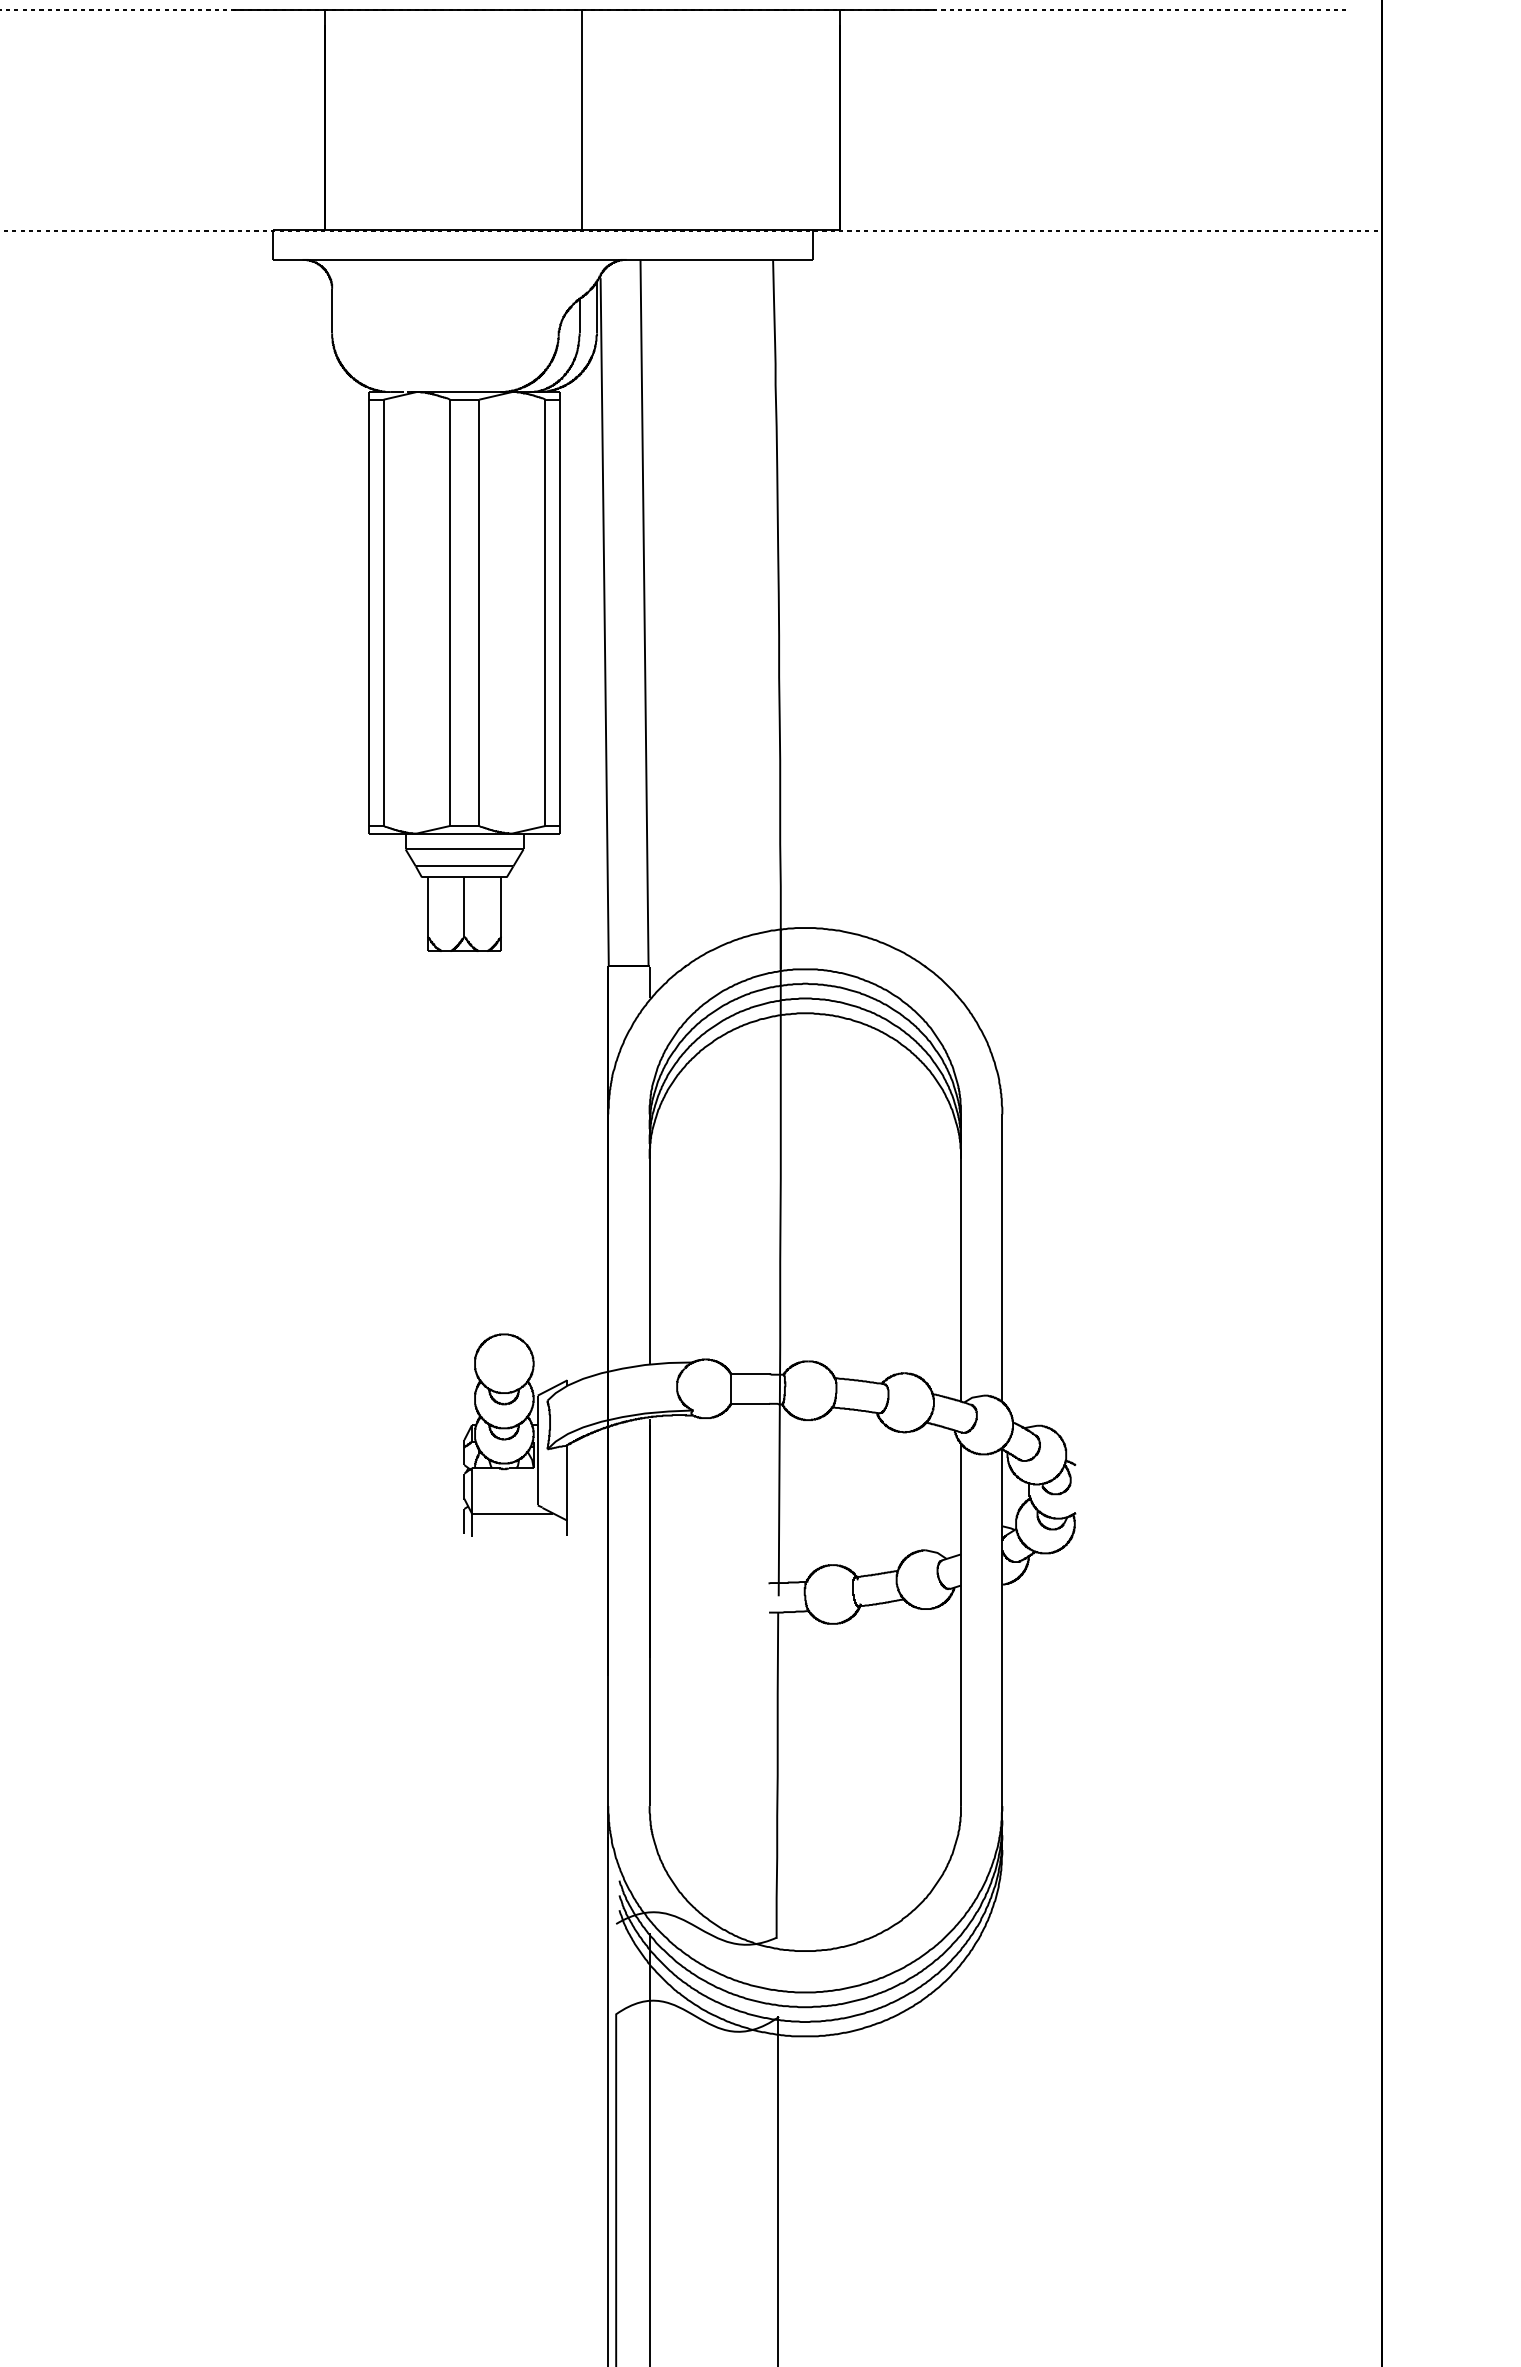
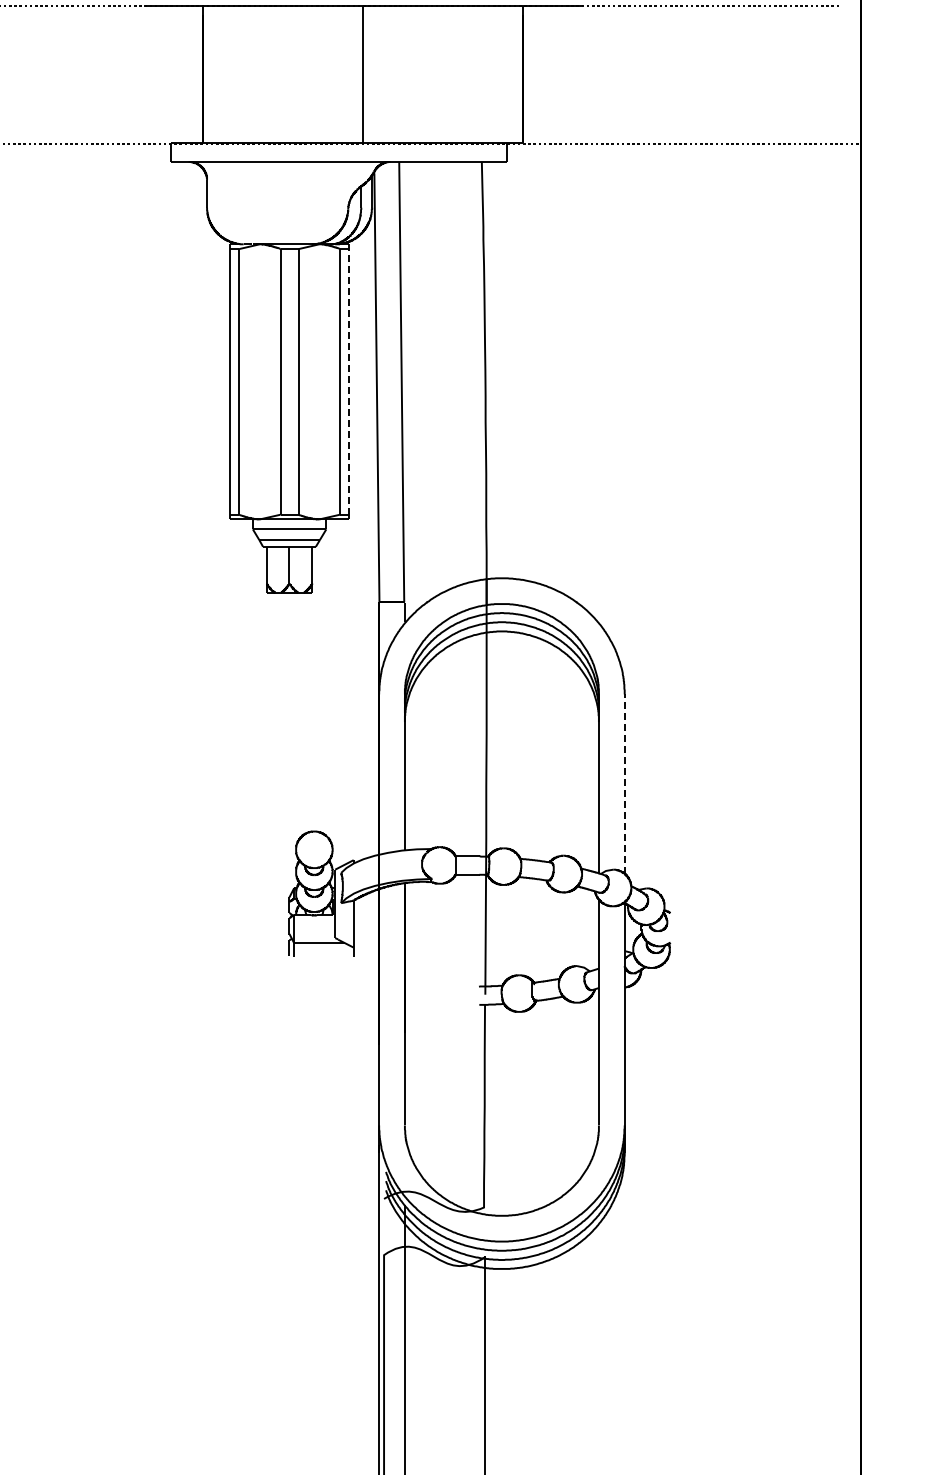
line: (560, 612) -> (349, 381), solid -> dashed
line: (1002, 1258) -> (624, 784), solid -> dashed

